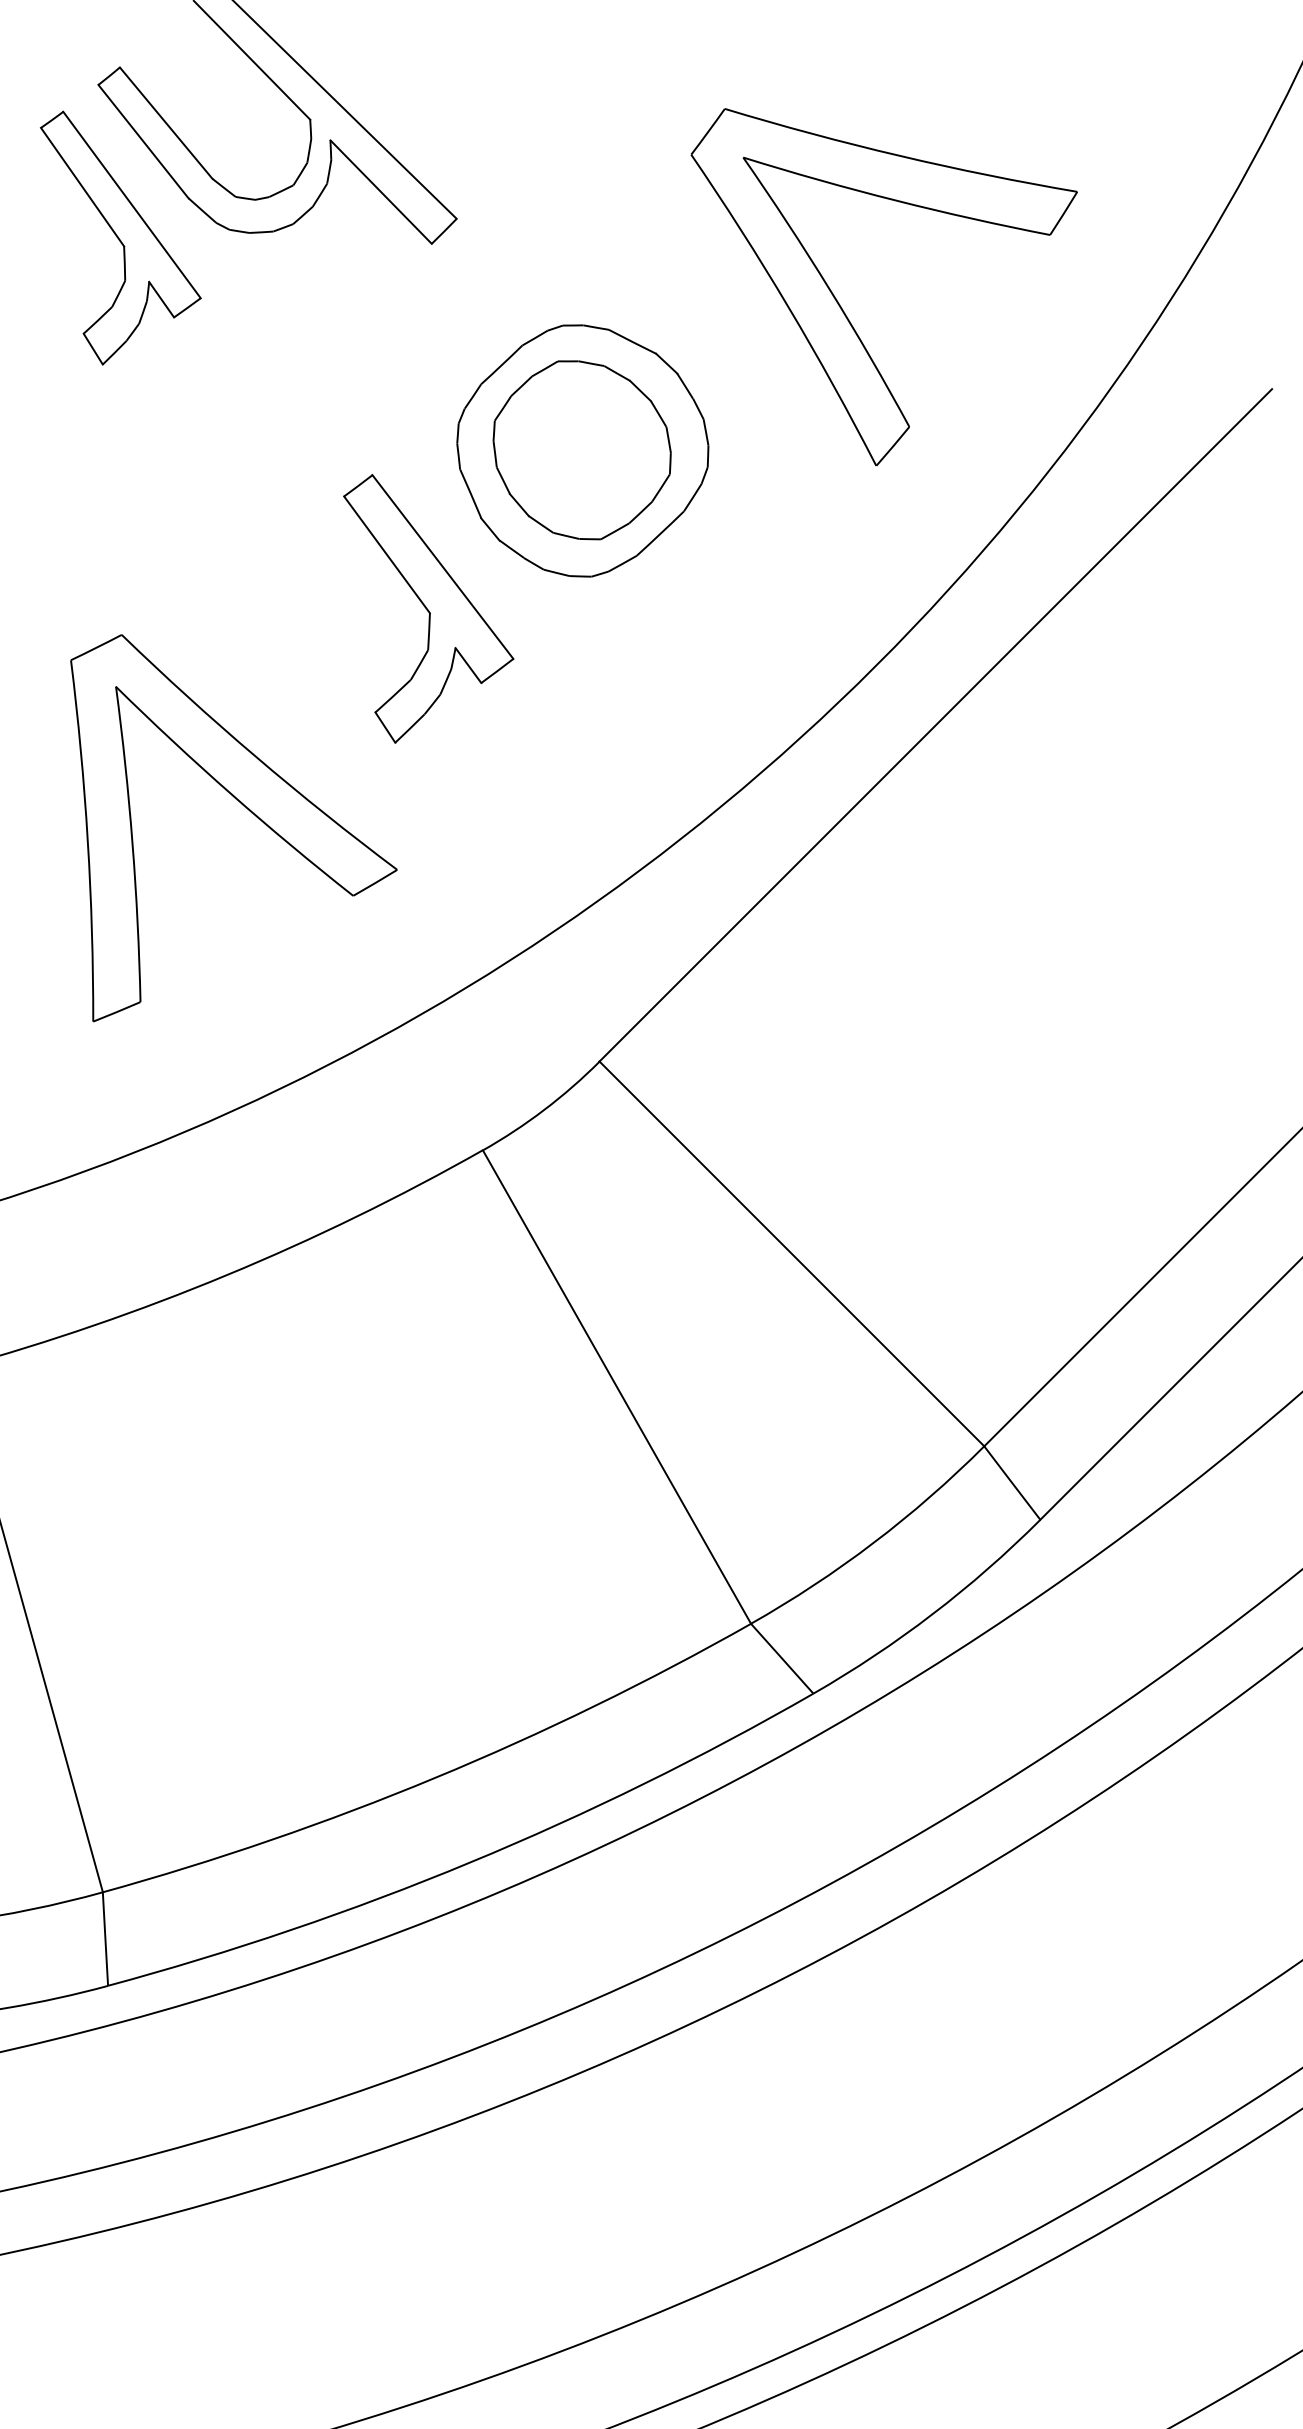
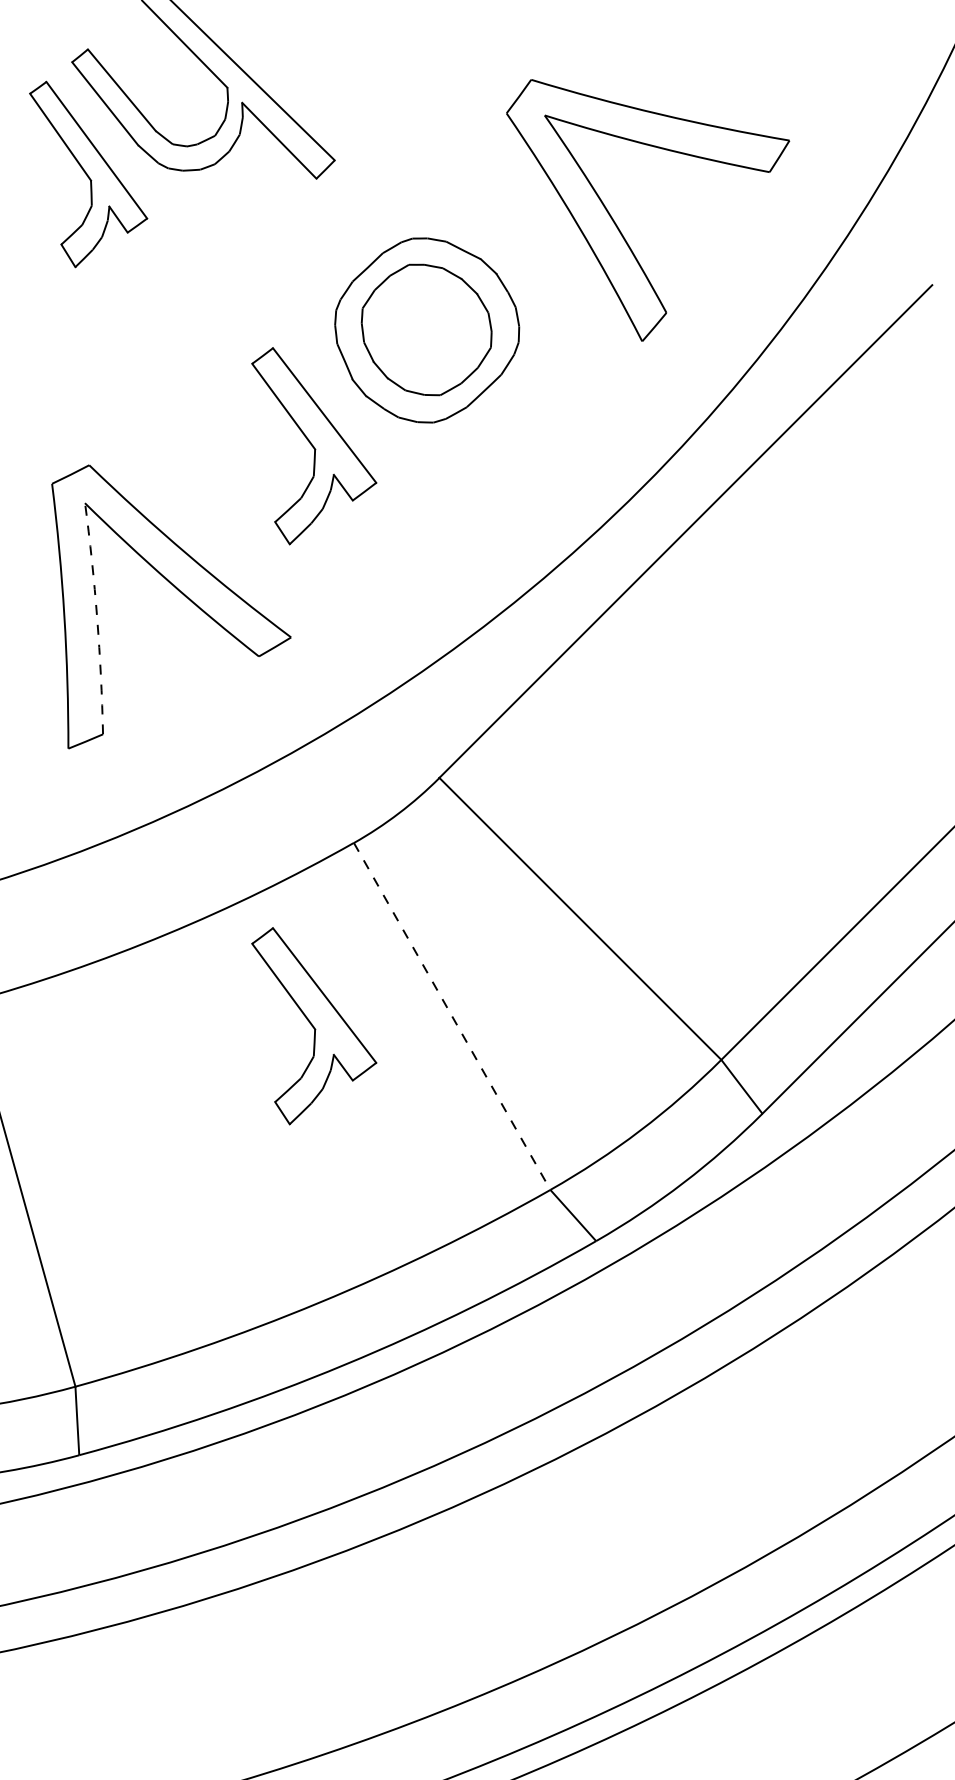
arc: (132, 844) -> (97, 618), solid -> dashed
line: (617, 1387) -> (452, 1016), solid -> dashed
part: (429, 1400) -> (314, 1026), added

